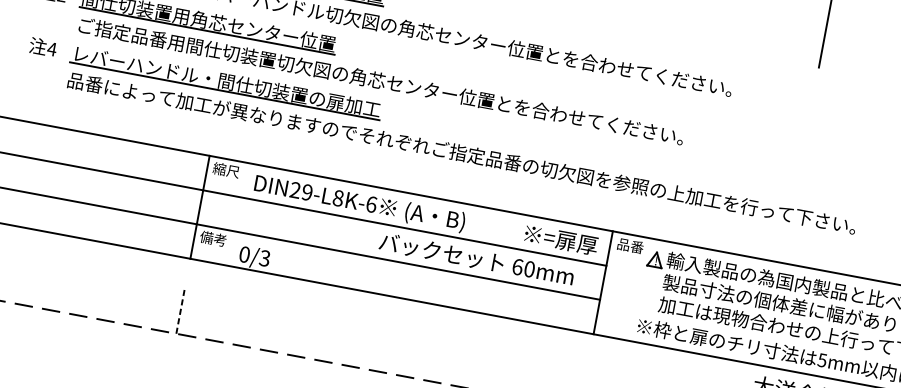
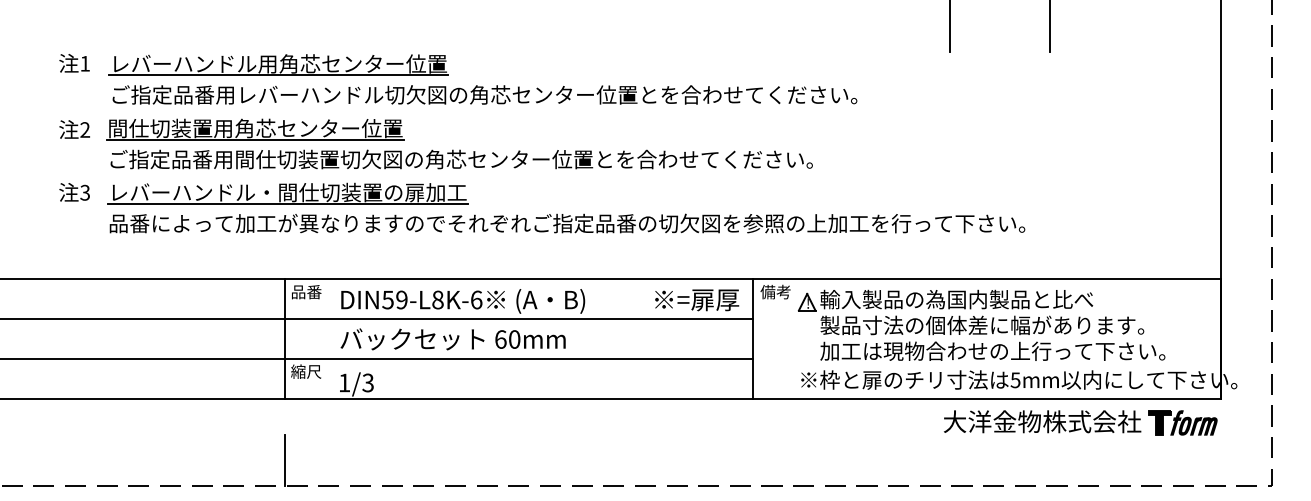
text: (51, 48) -> (84, 192), 4 -> 3
text: (226, 169) -> (306, 291), 縮尺 -> 品番
text: (295, 189) -> (387, 299), DIN29-L8K-6 -> DIN59-L8K-6
text: (213, 238) -> (306, 371), 備考 -> 縮尺
text: (630, 245) -> (775, 291), 品番 -> 備考
text: (244, 254) -> (344, 382), 0/3 -> 1/3
text: (476, 259) -> (452, 339), moved
line: (180, 311) -> (284, 460), dashed -> solid

